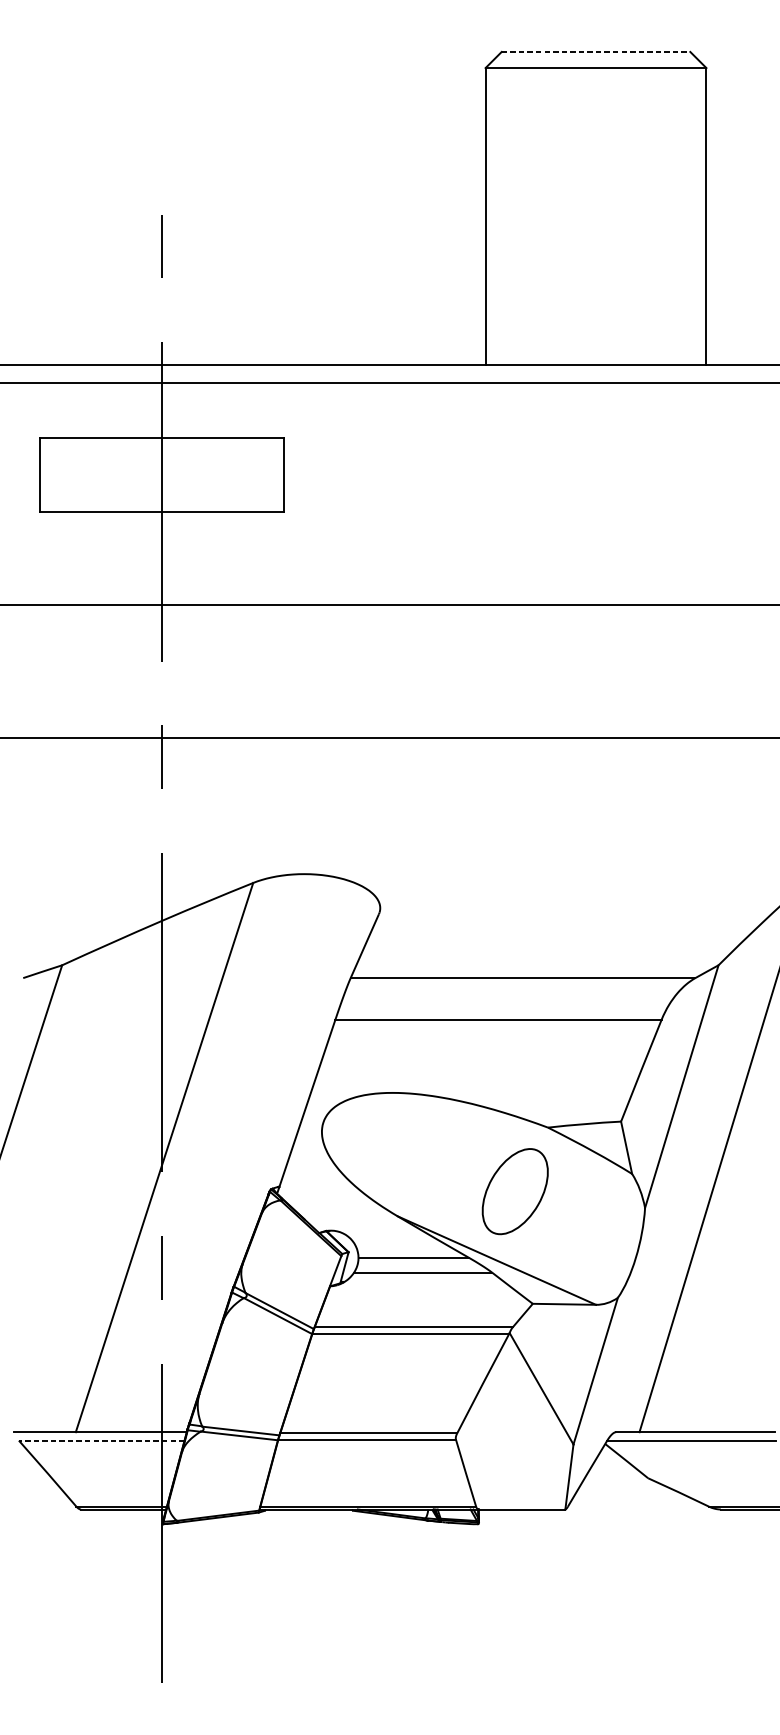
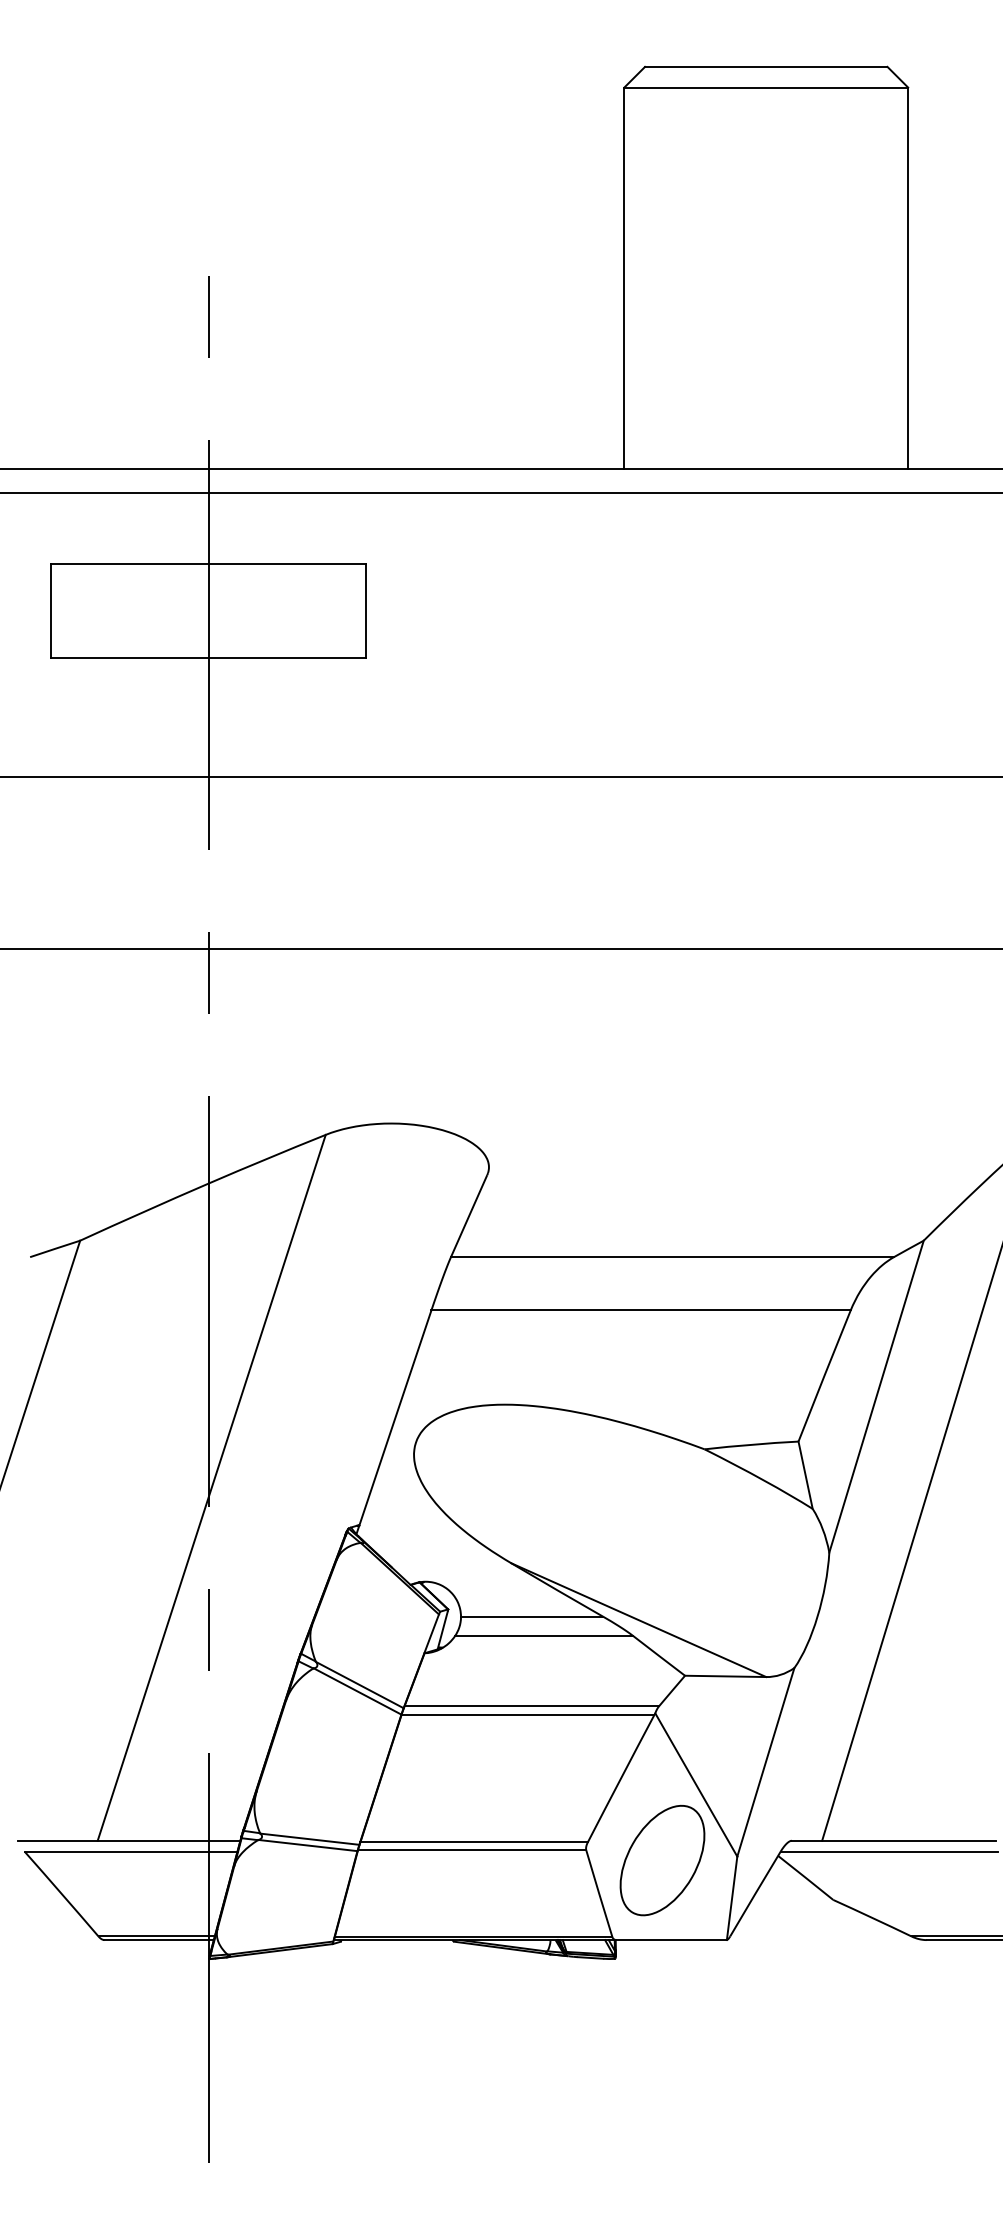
line: (596, 51) -> (766, 66), dashed -> solid
part: (515, 1191) -> (662, 1860), moved
line: (101, 1440) -> (130, 1851), dashed -> solid

